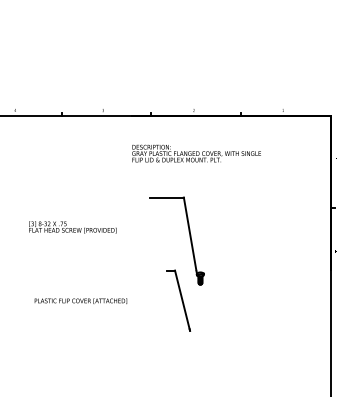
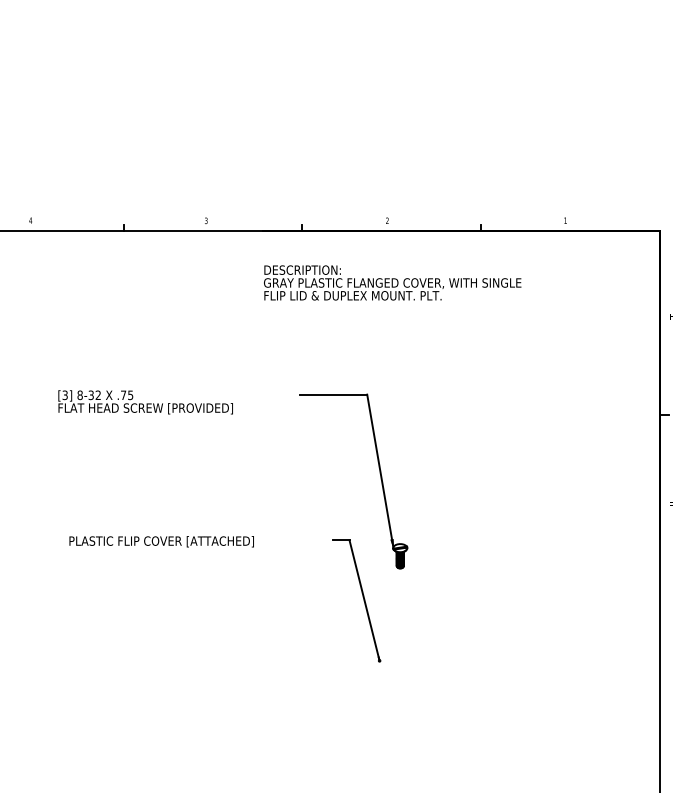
text: (196, 153) -> (392, 282), moved
text: (72, 227) -> (144, 402), moved
text: (80, 301) -> (160, 542), moved

